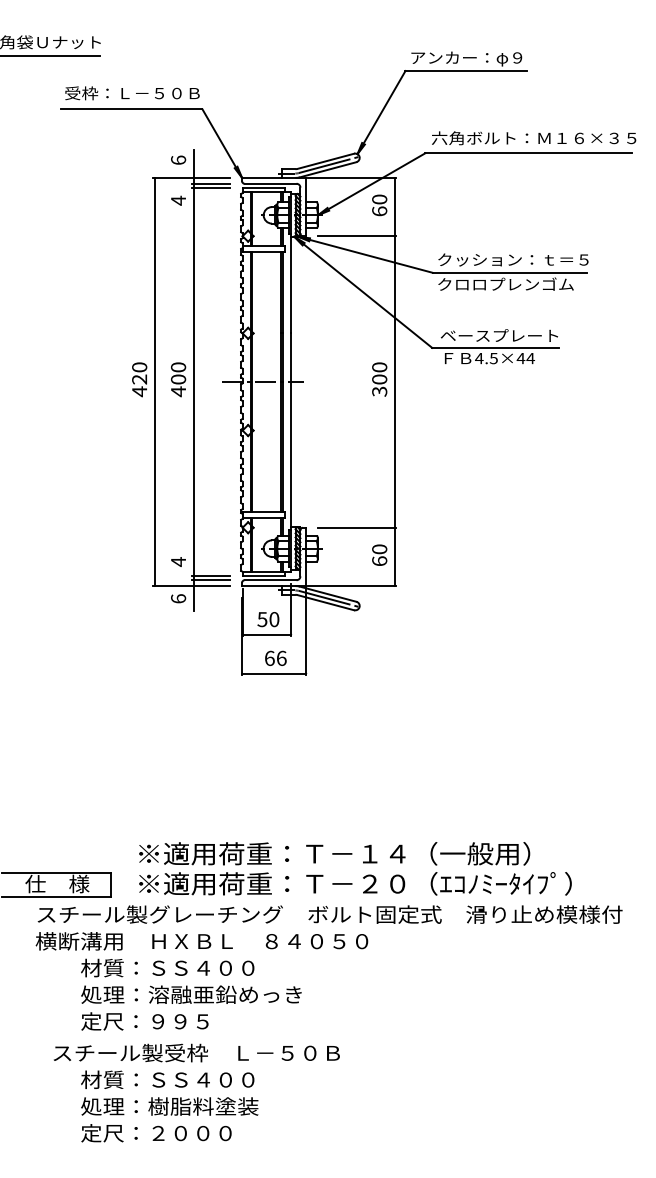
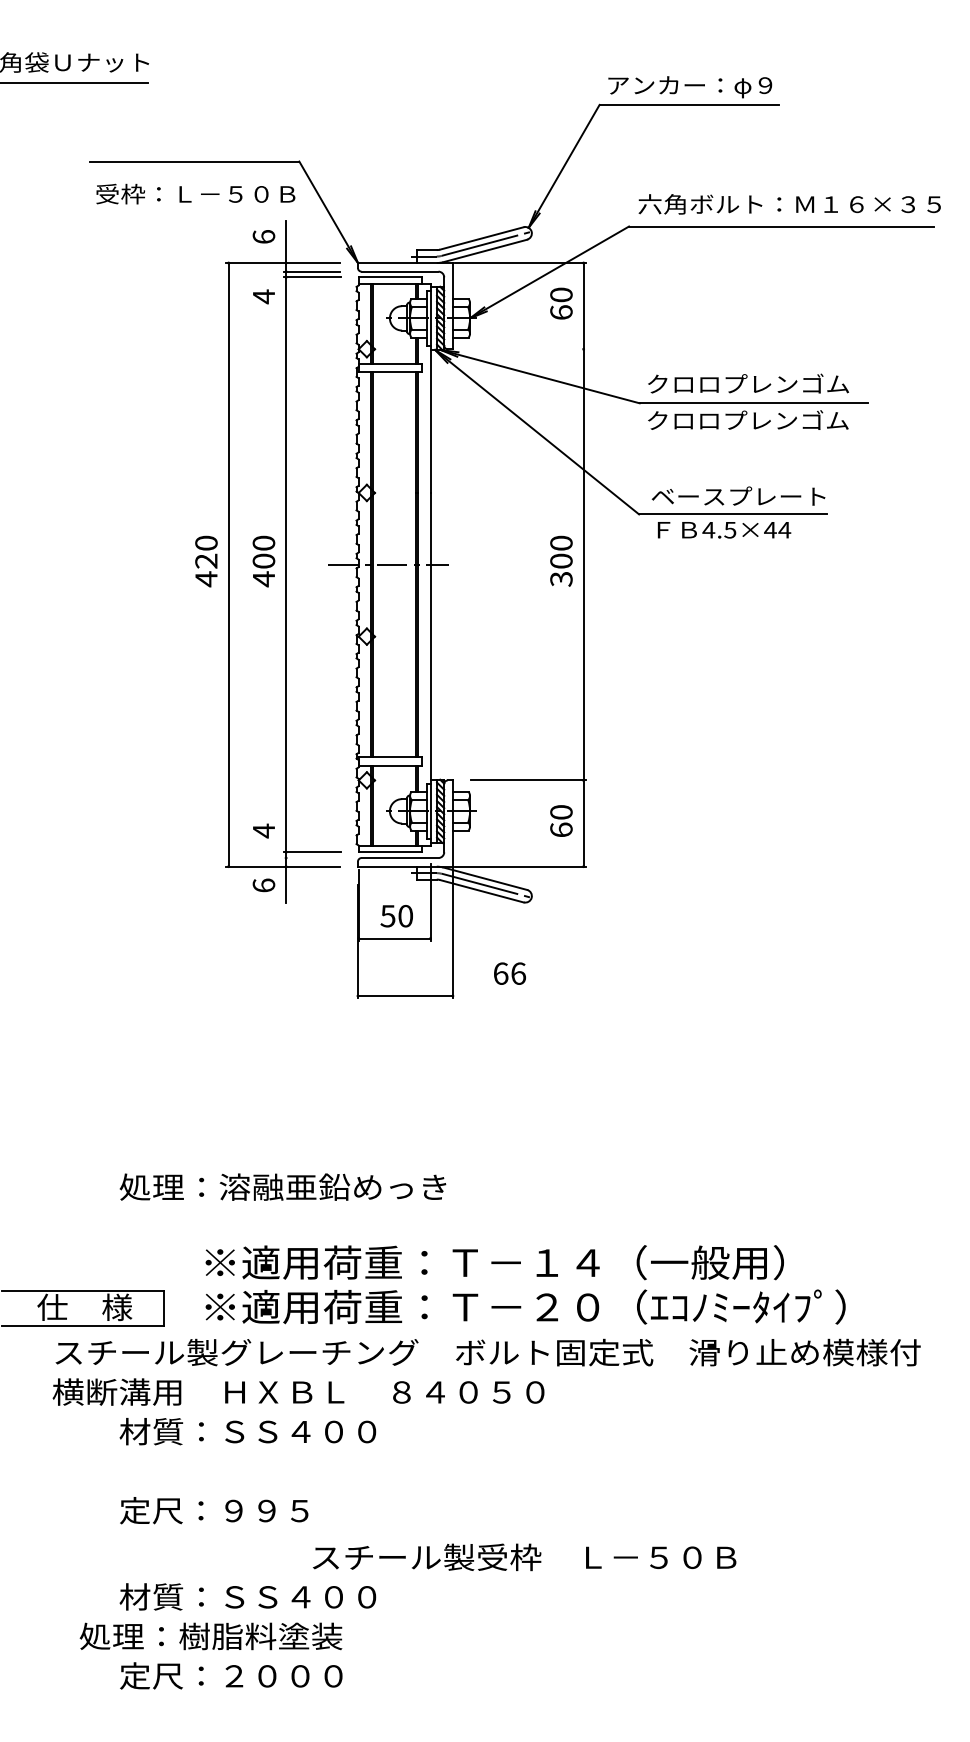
text: (132, 93) -> (195, 194), moved
line: (357, 236) -> (528, 349), removed
text: (522, 259) -> (772, 383), クッション：ｔ＝５ -> クロロプレンゴム
line: (210, 580) -> (311, 858), removed
text: (275, 657) -> (509, 972), moved
text: (191, 994) -> (283, 1186), moved
text: (196, 1052) -> (524, 1556), moved
text: (169, 1106) -> (210, 1636), moved

